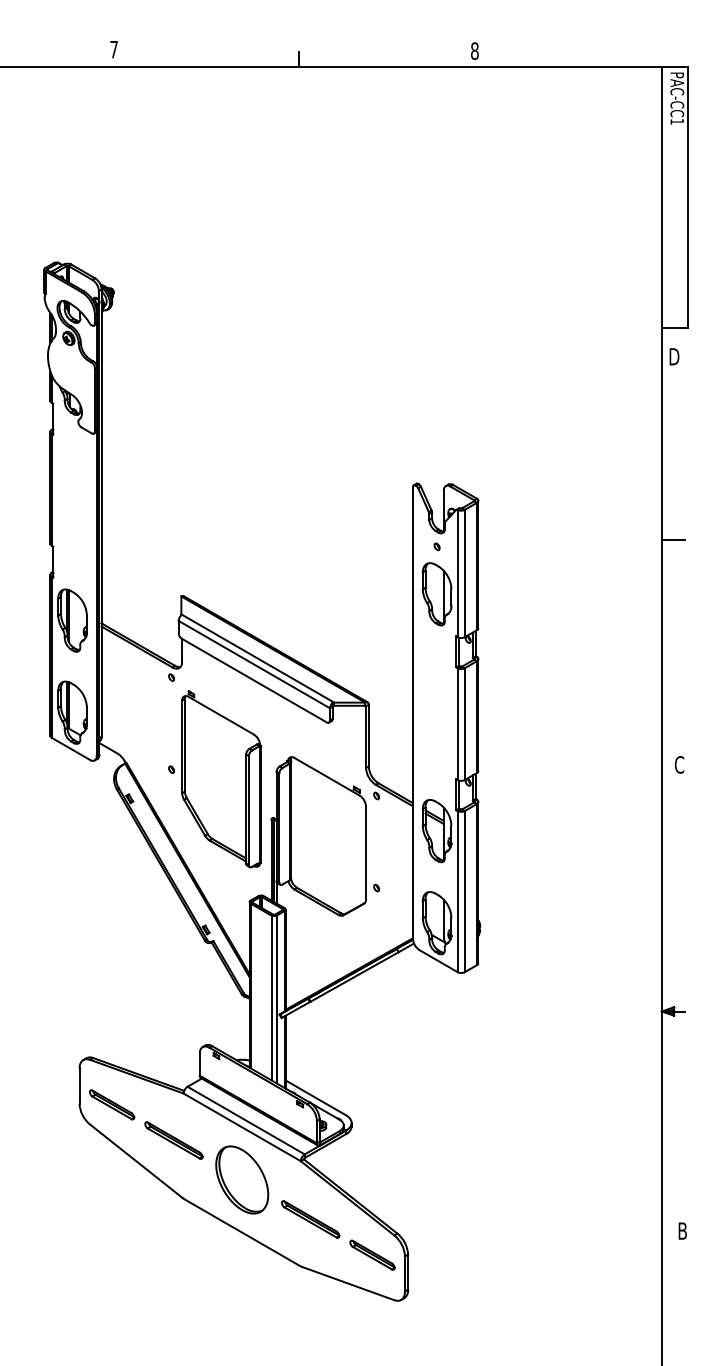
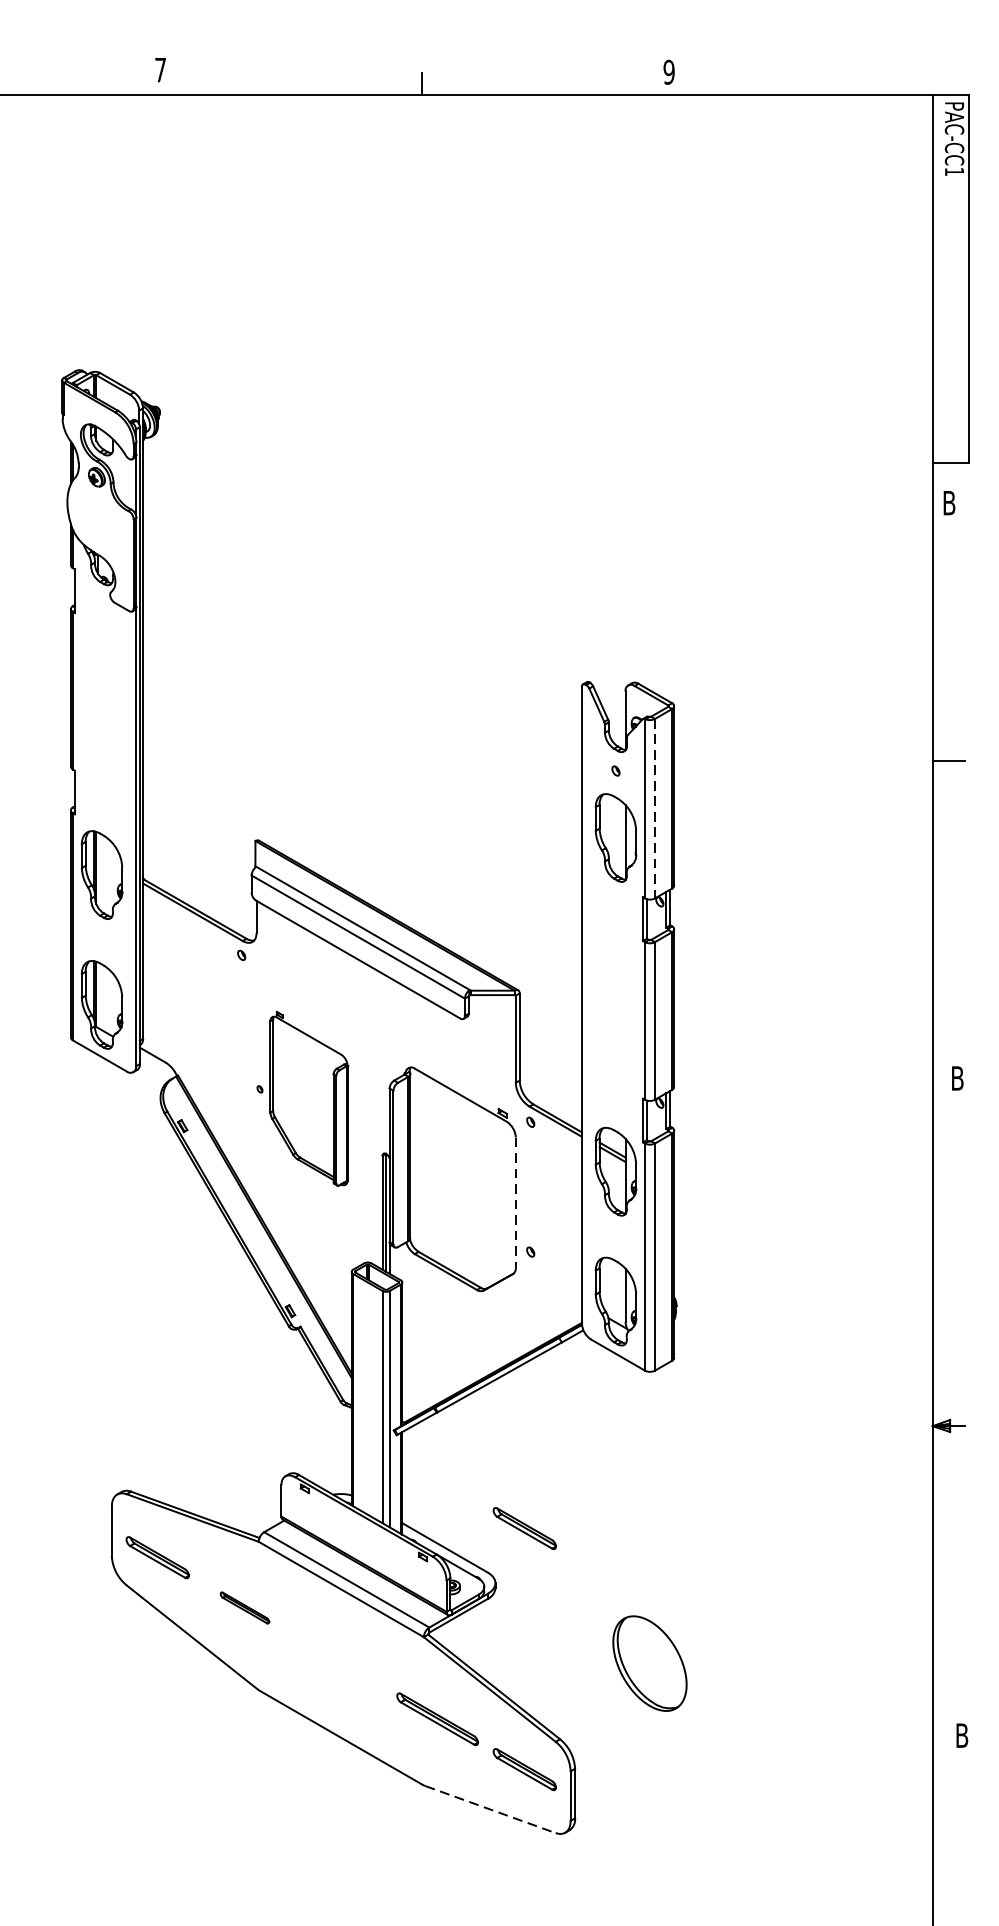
text: (474, 50) -> (668, 71), 8 -> 9
text: (675, 356) -> (952, 502), D -> B
line: (464, 573) -> (654, 808), solid -> dashed
text: (679, 764) -> (957, 1077), C -> B
part: (214, 779) -> (302, 1099), size x0.7
line: (366, 853) -> (516, 1203), solid -> dashed
part: (372, 1083) -> (524, 1527), added
part: (173, 1140) -> (244, 1607), size x0.6
part: (242, 1179) -> (650, 1662), moved
line: (348, 1283) -> (491, 1809), solid -> dashed

